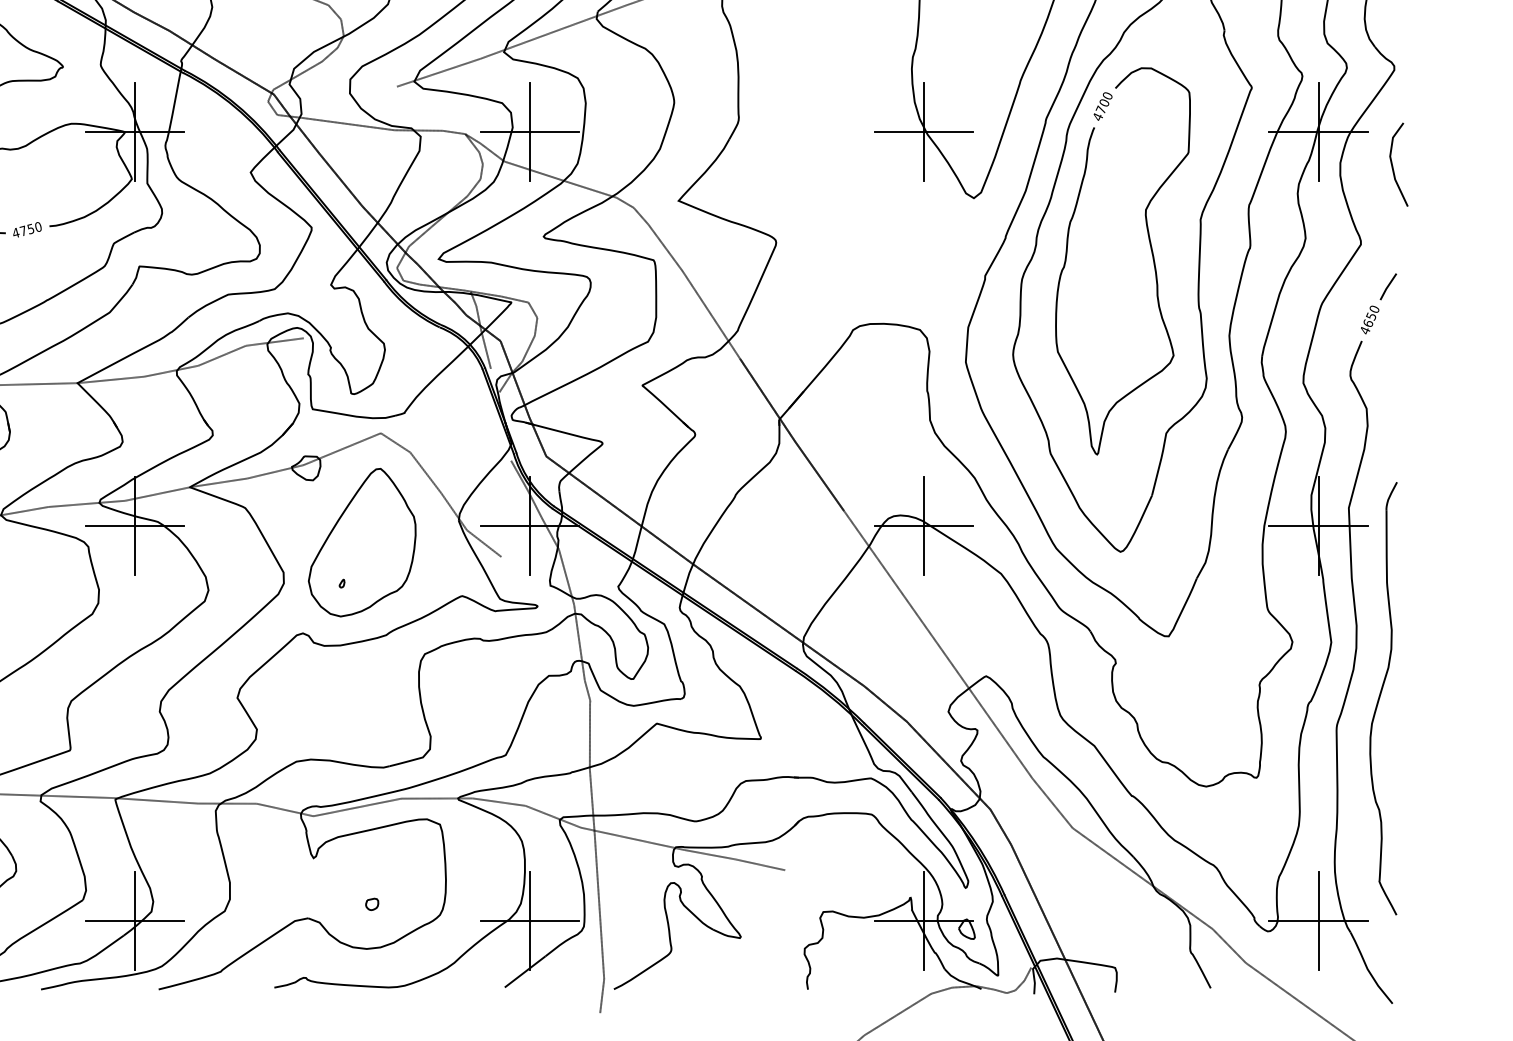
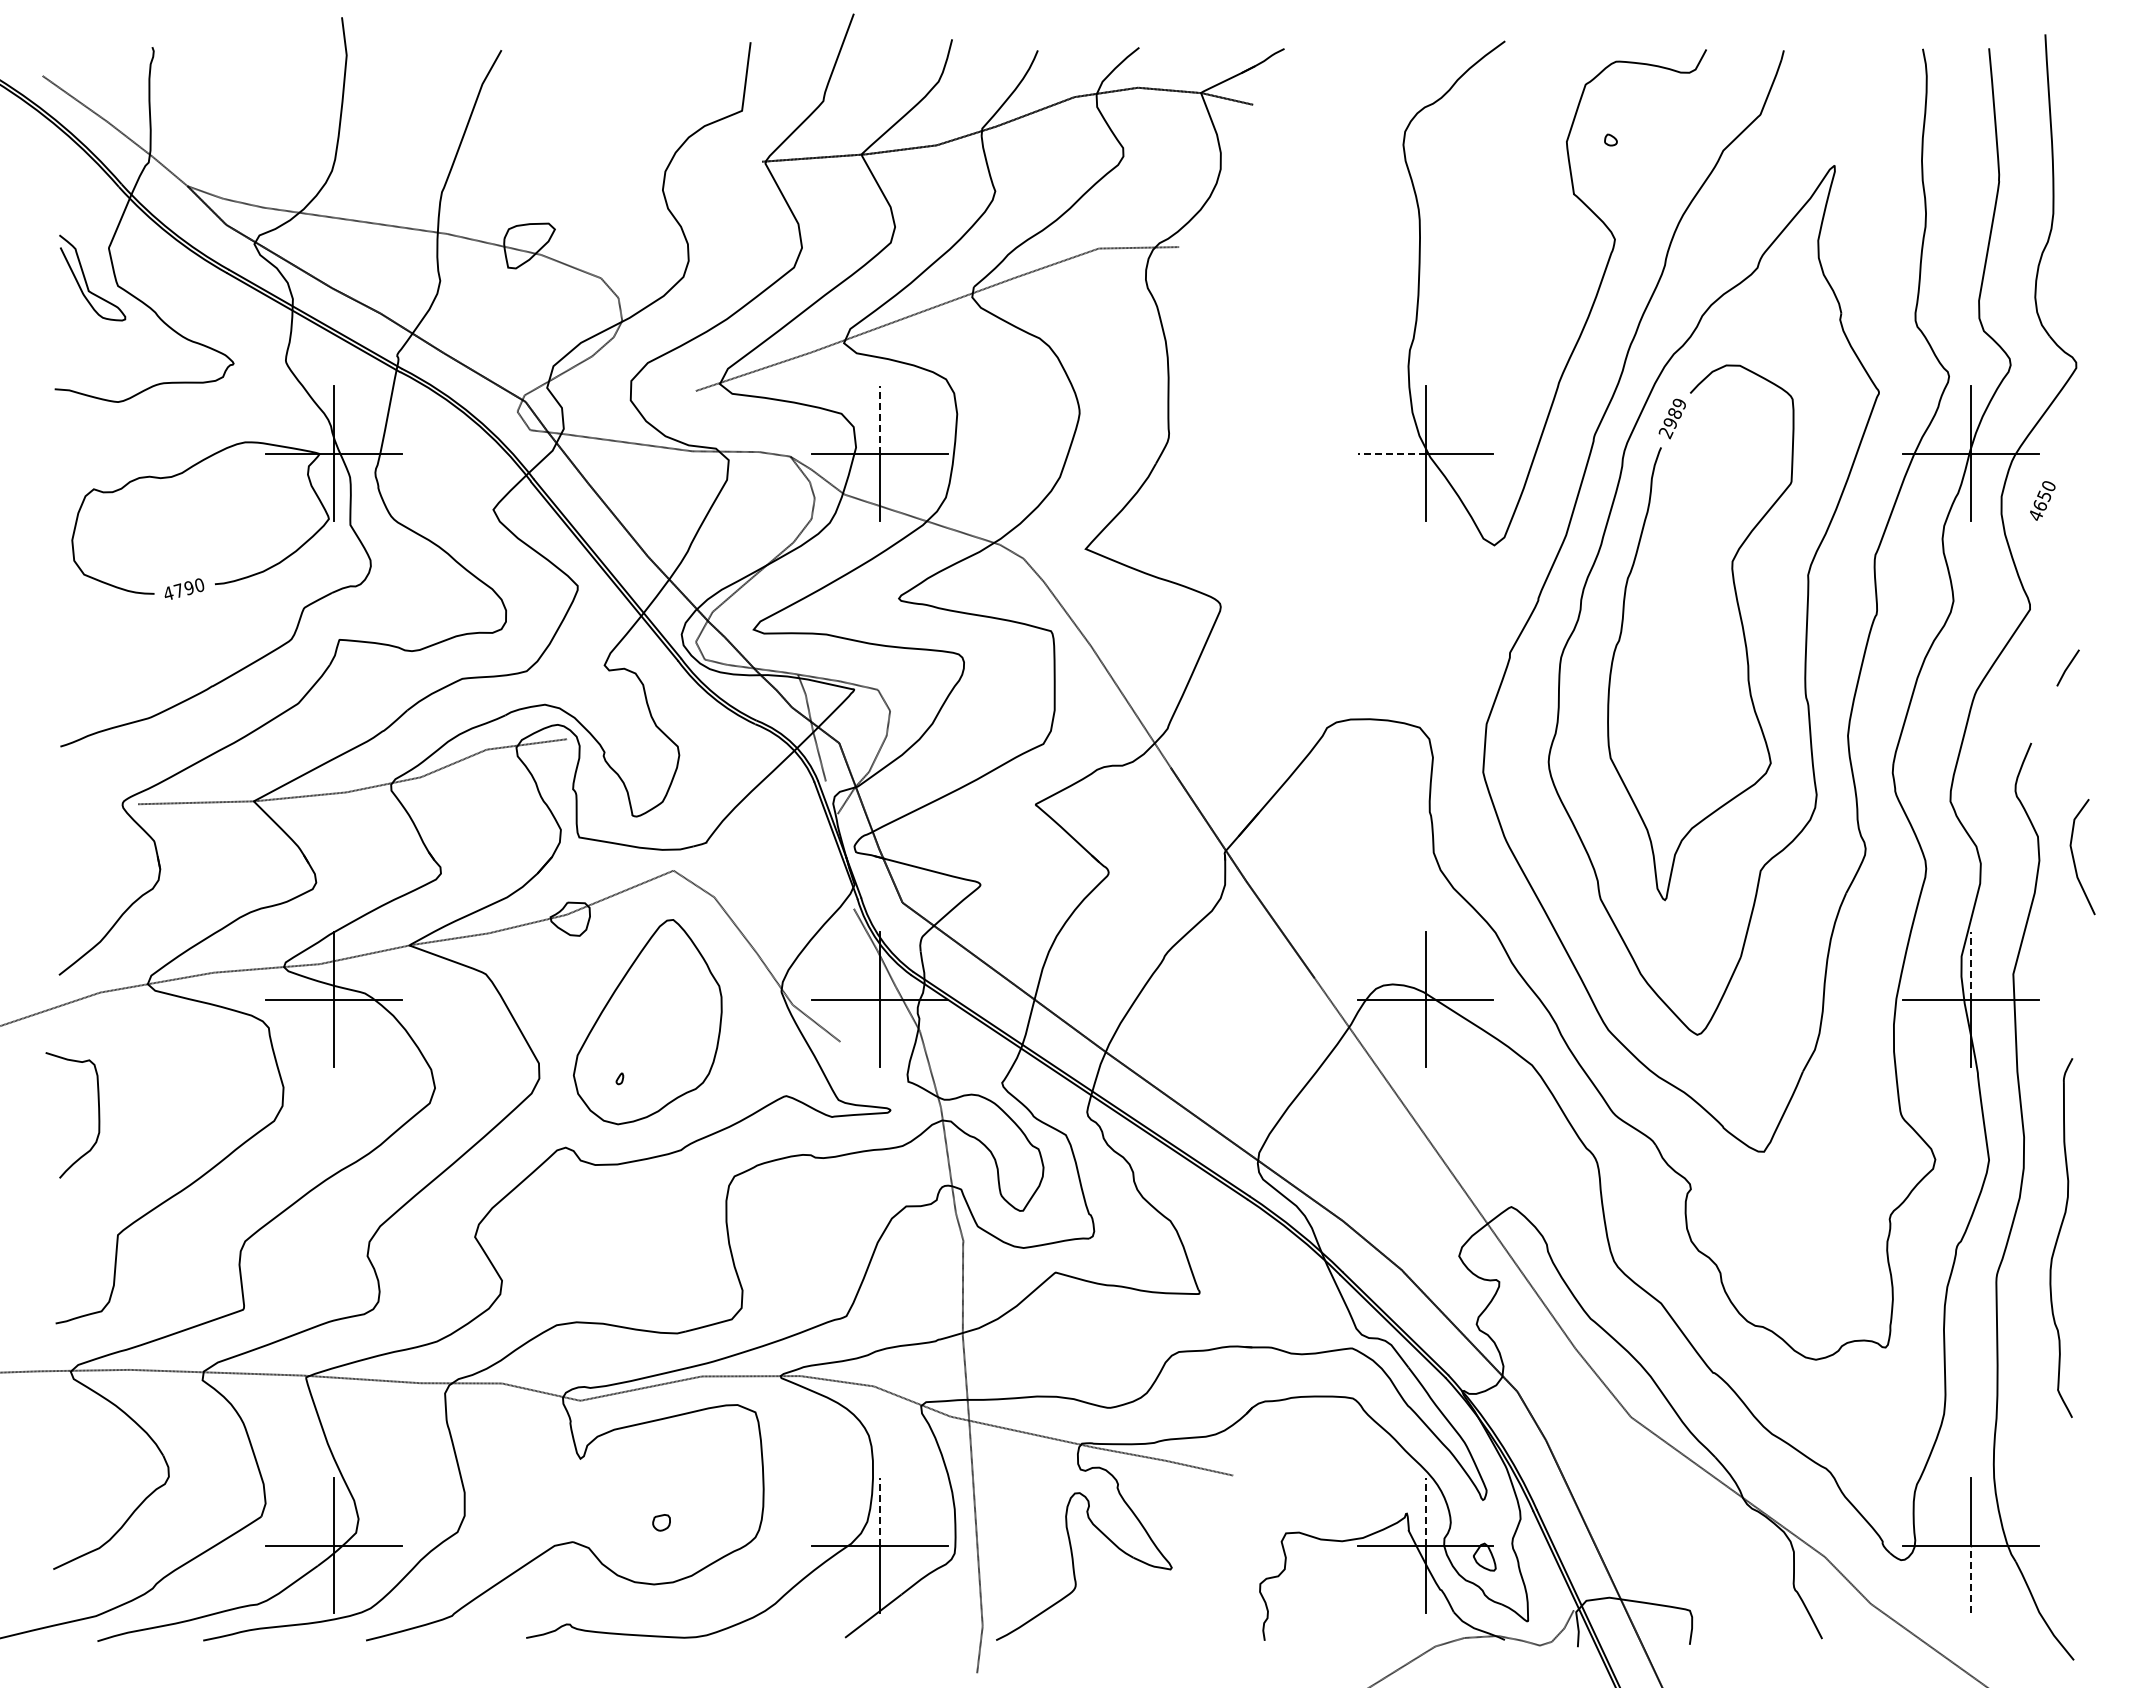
line: (529, 107) -> (879, 419), solid -> dashed
text: (1102, 107) -> (1672, 419), 4700 -> 2989
line: (899, 131) -> (1391, 453), solid -> dashed
line: (1393, 165) -> (2074, 858), moved
text: (30, 228) -> (188, 587), 4750 -> 4790
text: (1369, 319) -> (2042, 500), moved
line: (1318, 501) -> (1971, 965), solid -> dashed
part: (1383, 698) -> (2061, 1237), size x0.6
line: (529, 896) -> (879, 1511), solid -> dashed
line: (924, 896) -> (1425, 1511), solid -> dashed
line: (1318, 945) -> (1971, 1579), solid -> dashed

